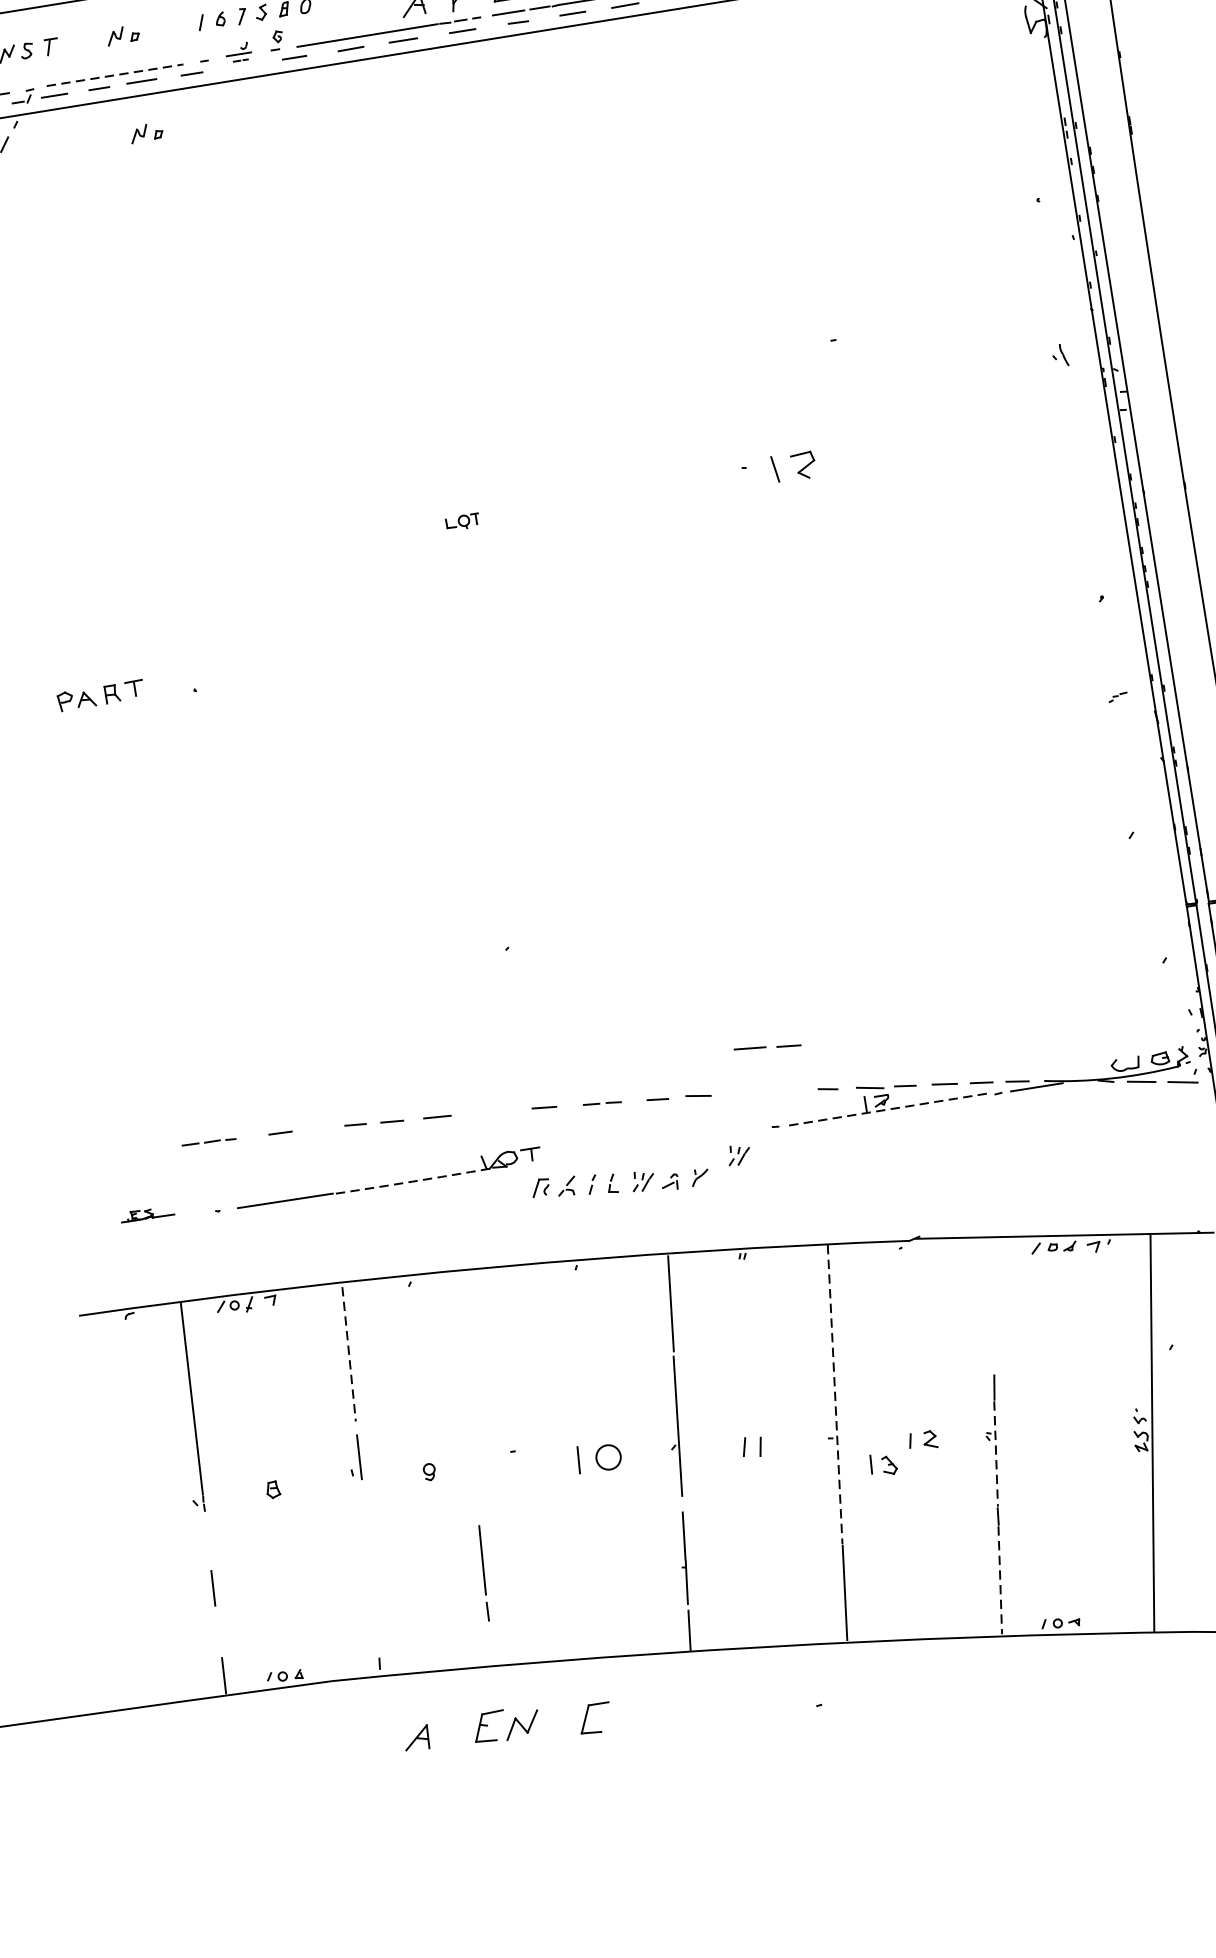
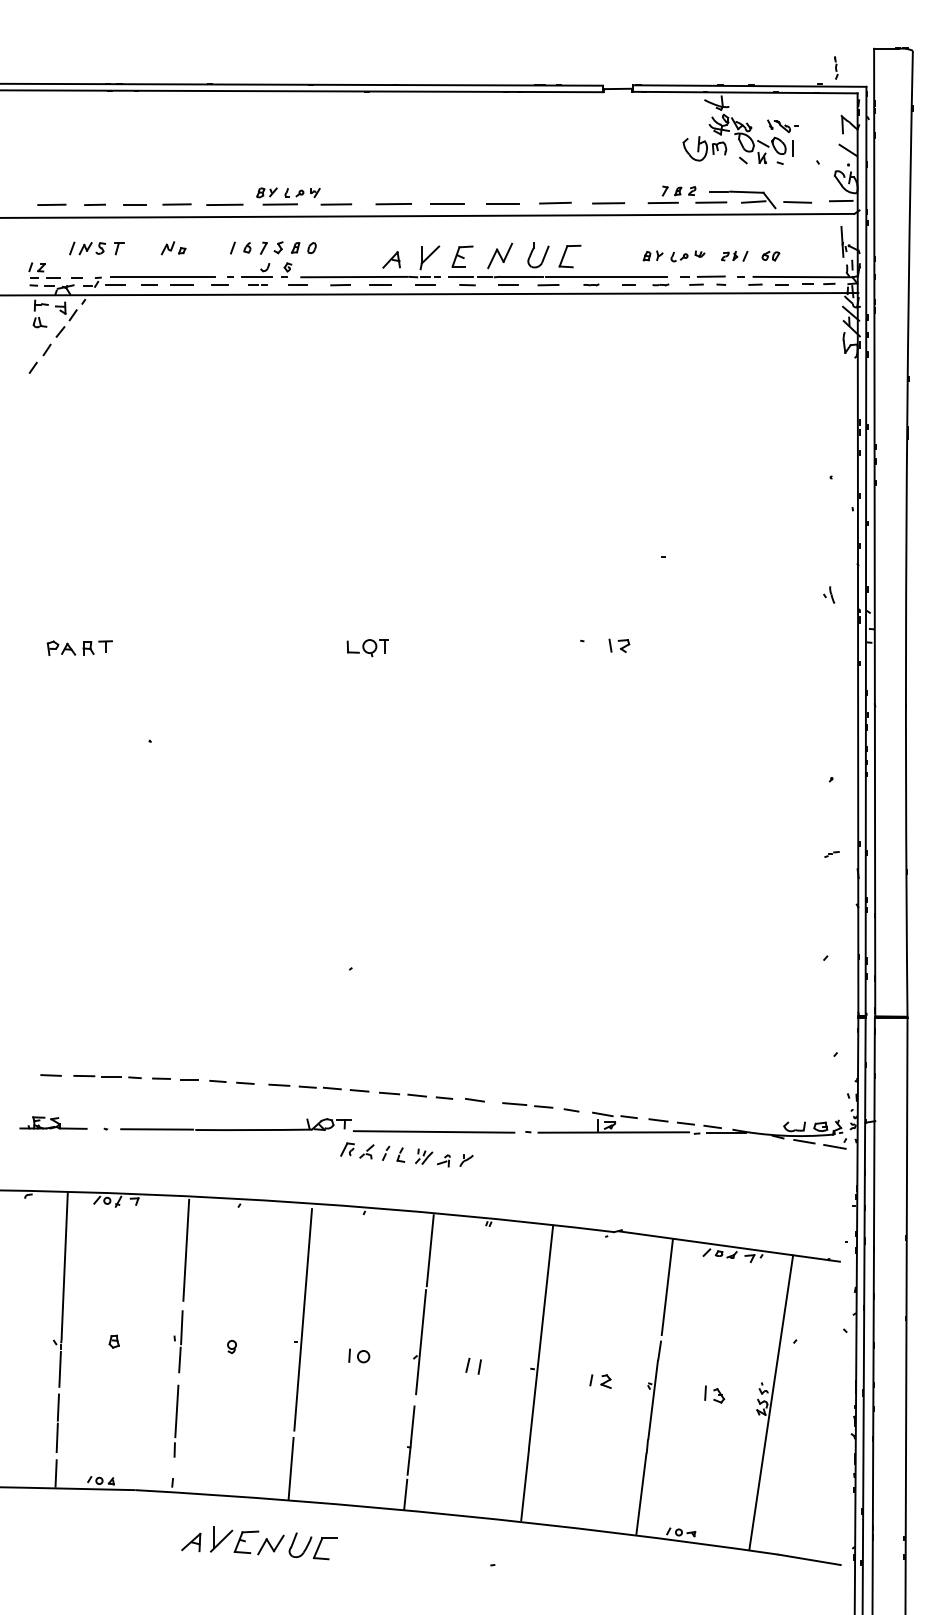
part: (237, 52) -> (256, 274), size x1.67
line: (115, 74) -> (163, 276), dashed -> solid
part: (146, 133) -> (179, 323), removed
part: (794, 466) -> (619, 645), size x0.62
part: (462, 522) -> (367, 648), size x1.67
part: (100, 694) -> (79, 647), moved
line: (767, 1047) -> (527, 1105), moved
part: (601, 1103) -> (402, 1094), size x1.67
line: (889, 1109) -> (614, 1132), dashed -> solid
part: (490, 1111) -> (319, 1087), added
line: (317, 1128) -> (189, 1079), added
part: (209, 1142) -> (107, 1077), size x1.67
line: (650, 1145) -> (433, 1131), added
line: (133, 1152) -> (50, 1075), added
part: (739, 1154) -> (498, 1148), removed
arc: (412, 1182) -> (253, 1130), dashed -> solid
part: (147, 1213) -> (53, 1122), size x1.67
line: (990, 1302) -> (666, 1287), added
line: (349, 1354) -> (186, 1250), dashed -> solid
line: (834, 1395) -> (540, 1337), dashed -> solid
line: (518, 1420) -> (303, 1319), added
line: (996, 1454) -> (653, 1400), dashed -> solid
part: (599, 1456) -> (359, 1355), size x0.62
part: (883, 1464) -> (714, 1394), moved
line: (362, 1499) -> (179, 1359), added
line: (206, 1536) -> (59, 1368), added
line: (484, 1572) -> (176, 1420), moved
line: (1000, 1581) -> (641, 1494), dashed -> solid
line: (532, 1620) -> (290, 1468), added
line: (217, 1628) -> (56, 1437), added
part: (561, 1718) -> (300, 1544), added
part: (455, 1728) -> (221, 1539), added

